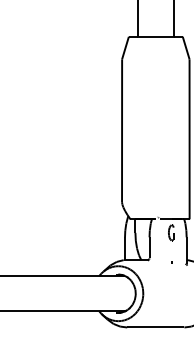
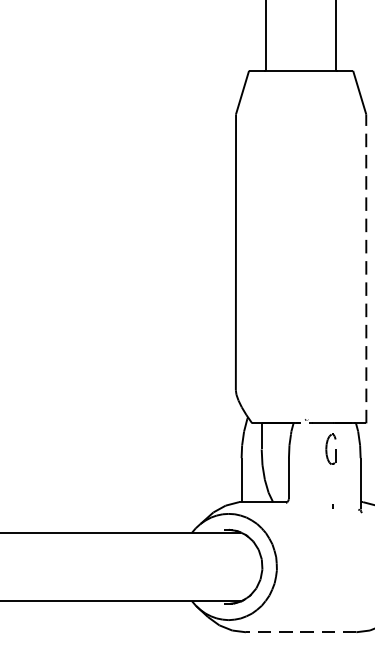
line: (189, 139) -> (366, 269), solid -> dashed
line: (155, 327) -> (300, 632), solid -> dashed

